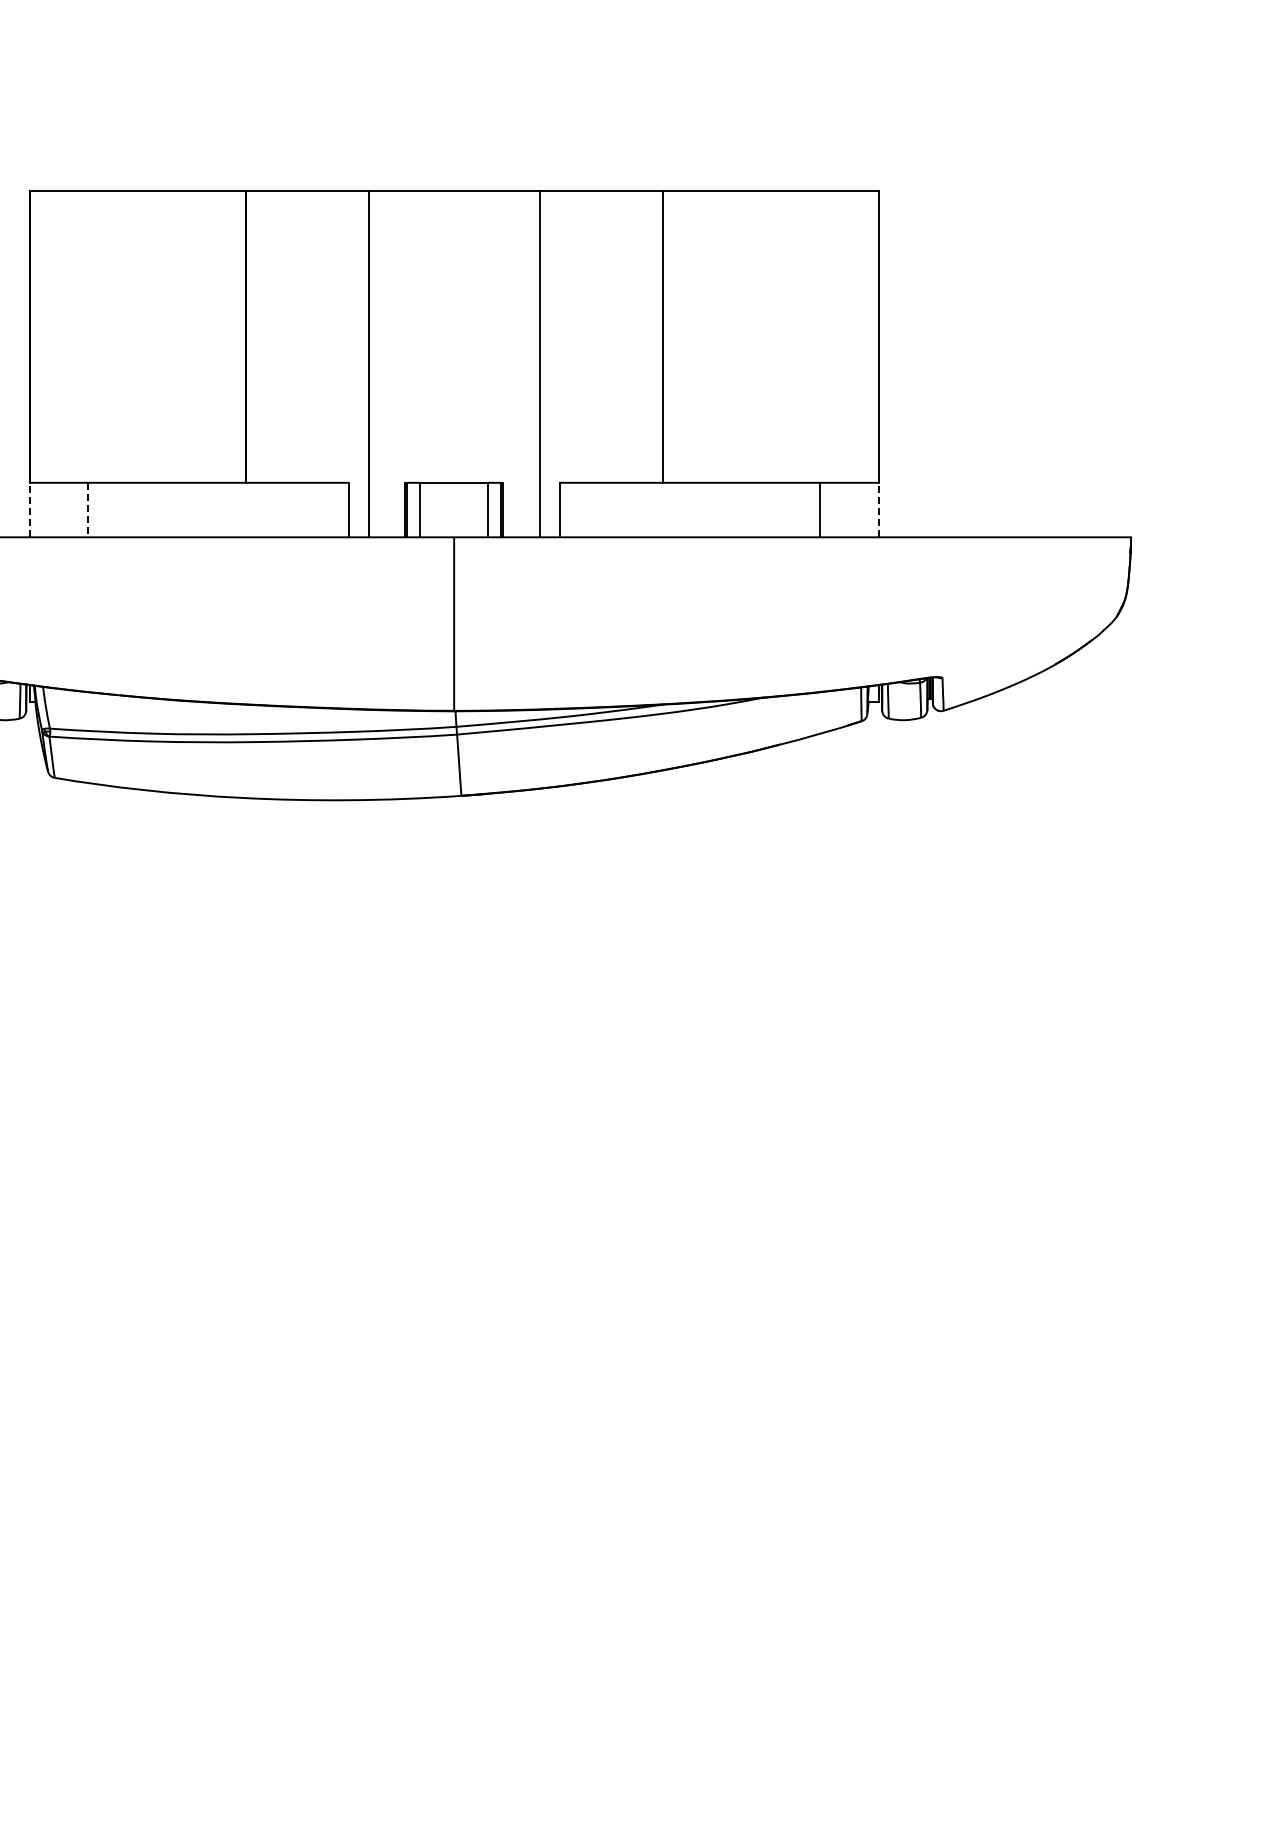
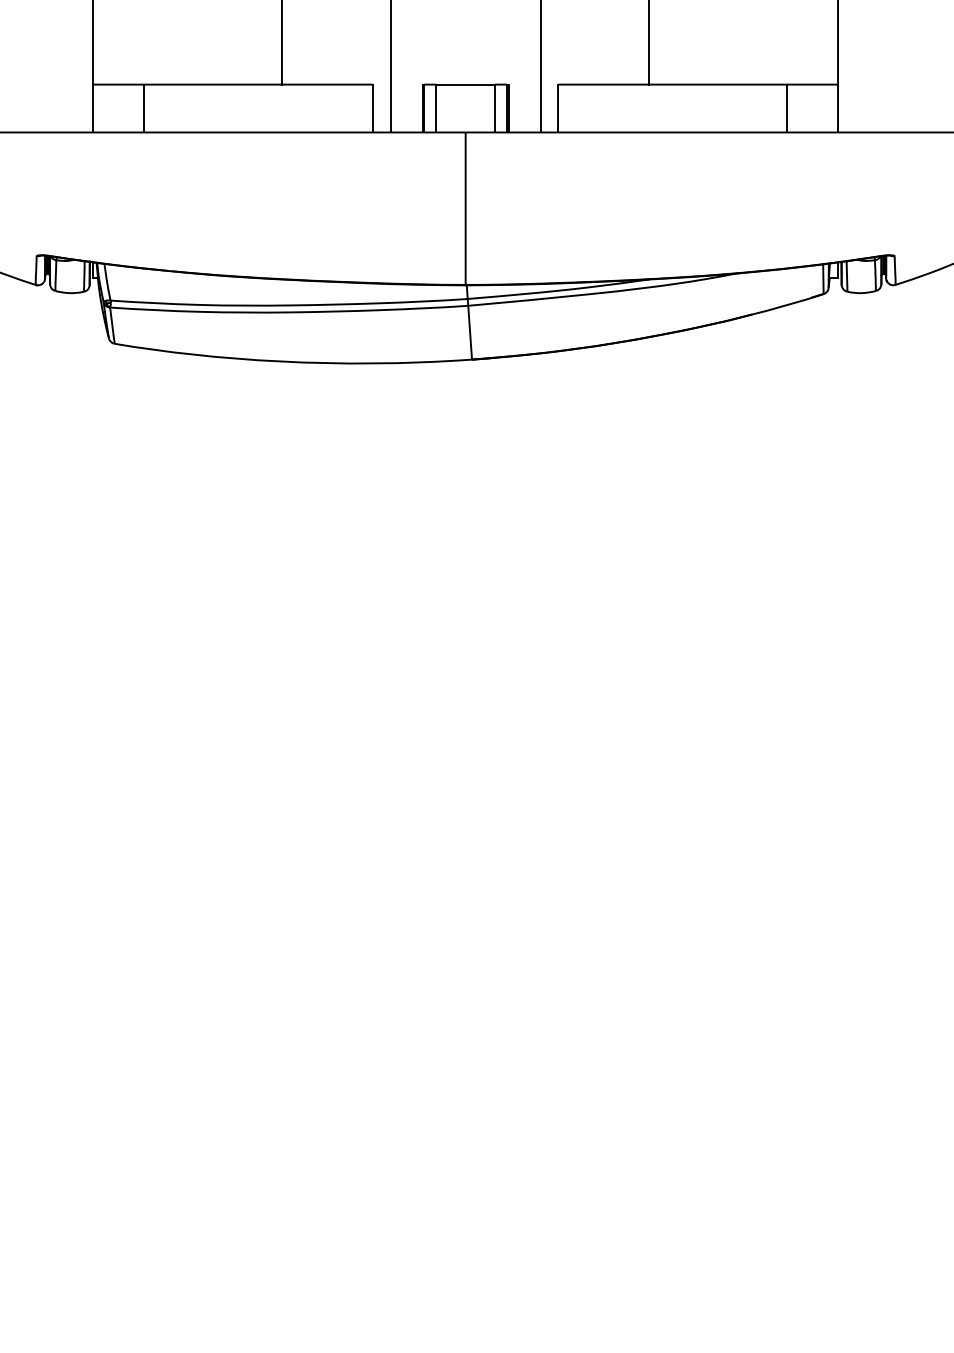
line: (29, 509) -> (92, 108), dashed -> solid
line: (878, 509) -> (838, 108), dashed -> solid
line: (88, 510) -> (144, 108), dashed -> solid

